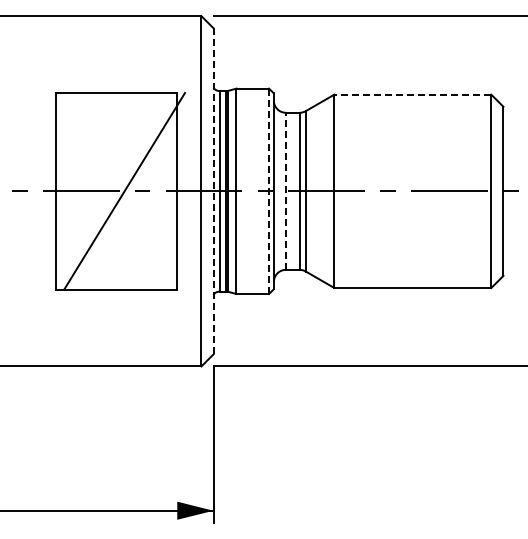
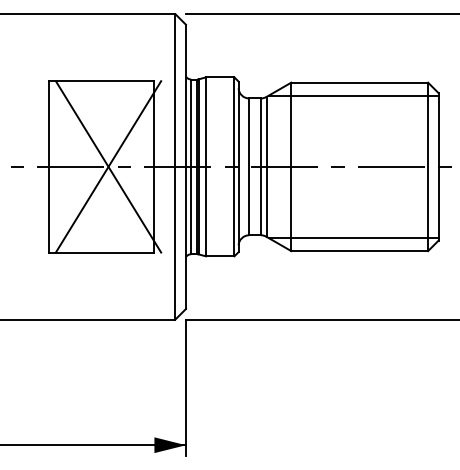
line: (412, 94) -> (359, 82), dashed -> solid
line: (405, 109) -> (353, 95), added
line: (213, 190) -> (185, 166), dashed -> solid
line: (124, 191) -> (108, 167), added
line: (269, 191) -> (234, 167), dashed -> solid
line: (285, 191) -> (248, 167), dashed -> solid
line: (405, 273) -> (353, 238), added

